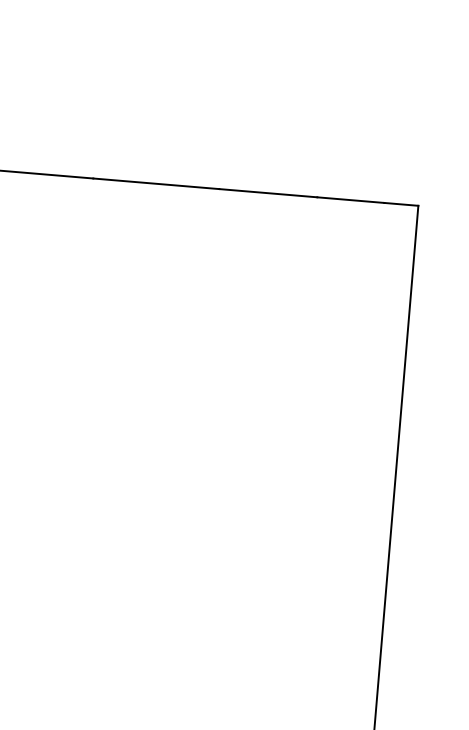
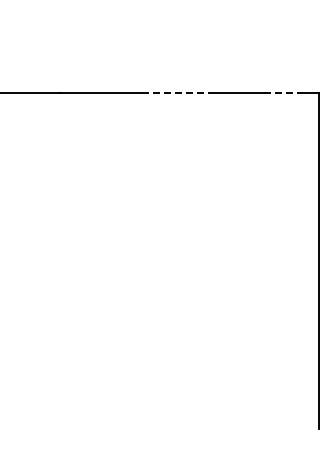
line: (157, 183) -> (176, 92), solid -> dashed
line: (351, 200) -> (282, 92), solid -> dashed

